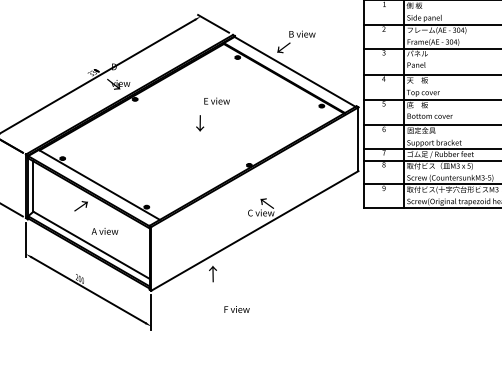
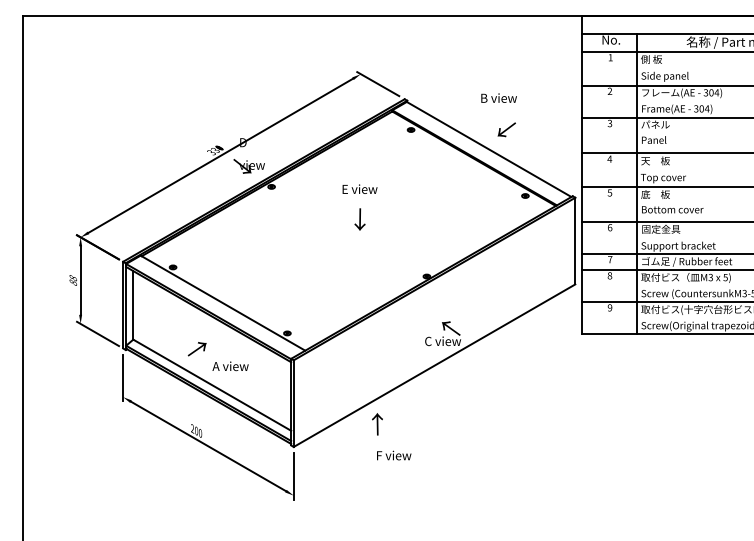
text: (283, 47) -> (506, 129), moved
text: (216, 100) -> (359, 188), moved
text: (80, 206) -> (196, 349), moved
text: (237, 309) -> (394, 455), moved

